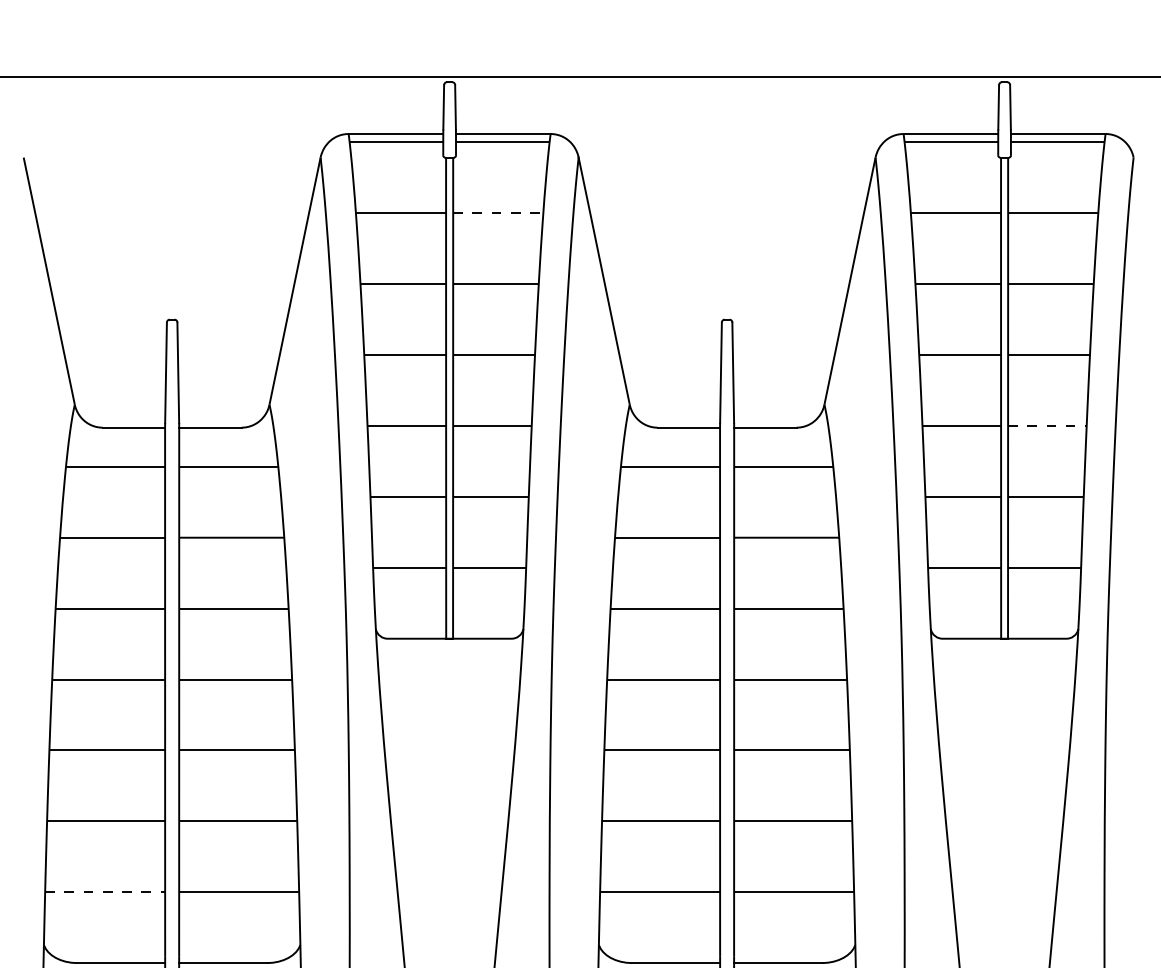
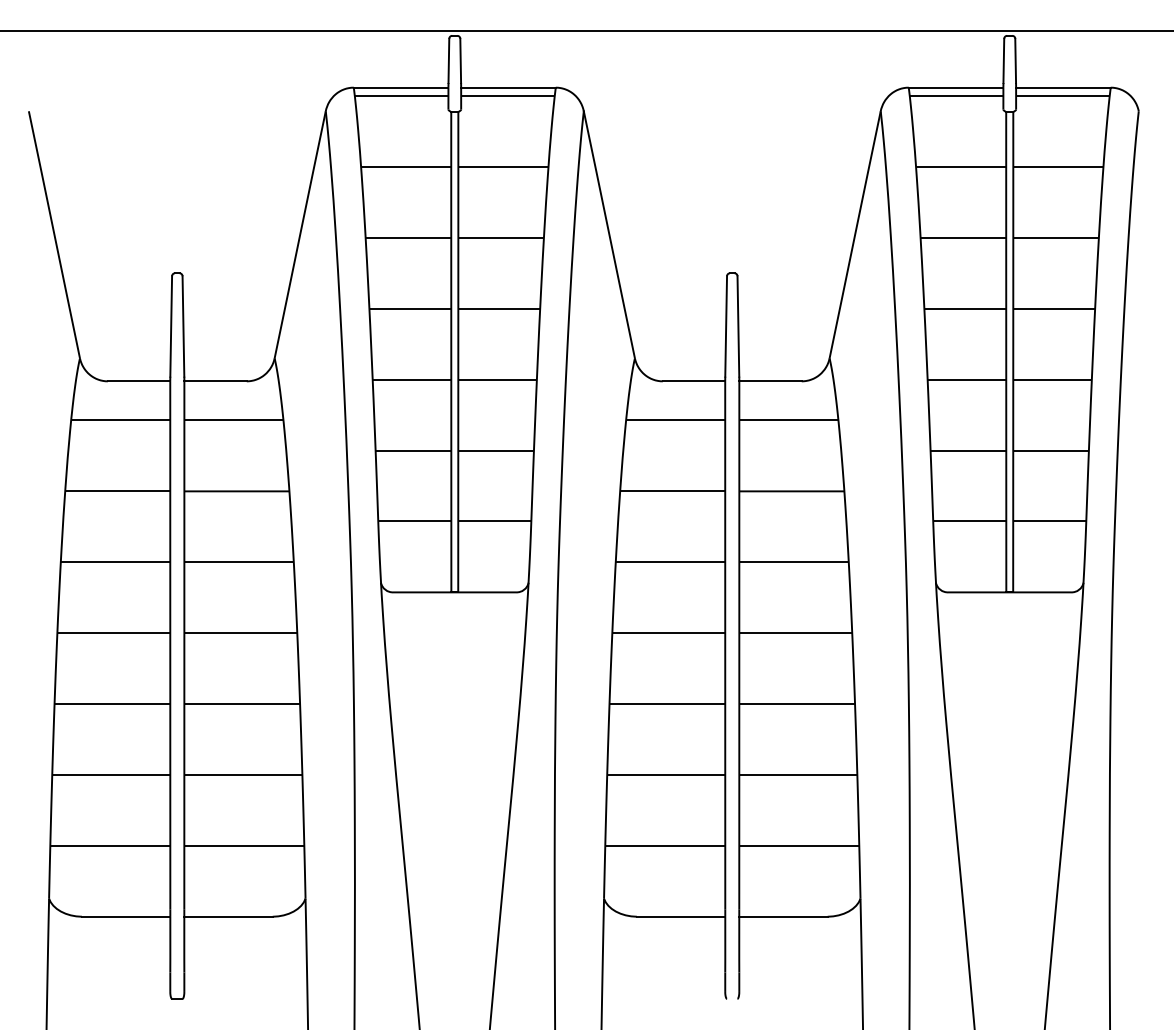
line: (498, 212) -> (503, 166), dashed -> solid
line: (1048, 425) -> (1053, 379), dashed -> solid
line: (105, 891) -> (110, 845), dashed -> solid

